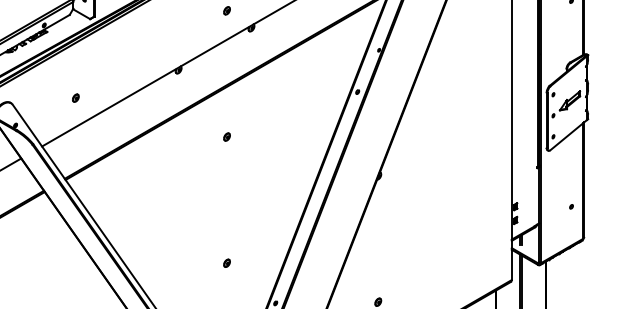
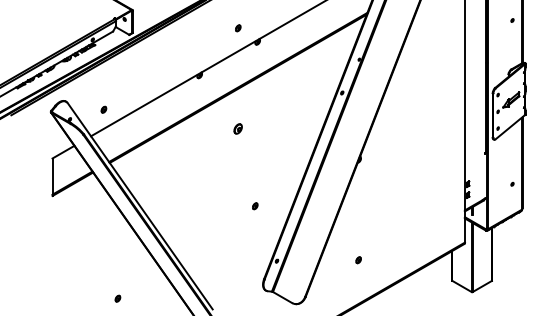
part: (75, 97) -> (103, 109), moved
part: (227, 136) -> (238, 128), size x1.6
part: (227, 263) -> (255, 206), moved

